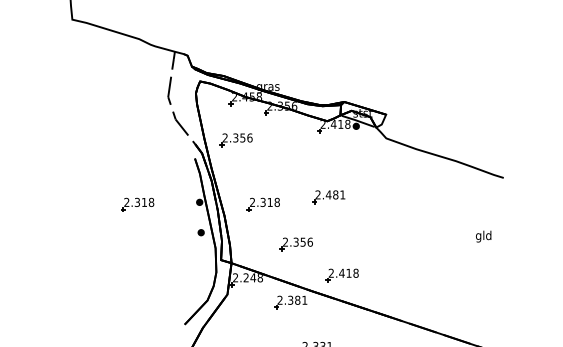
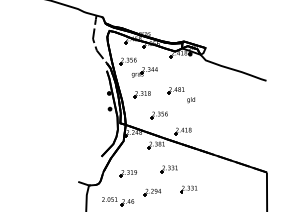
part: (267, 161) -> (144, 72), added
part: (136, 204) -> (76, 94), removed
text: (482, 237) -> (190, 100), moved

